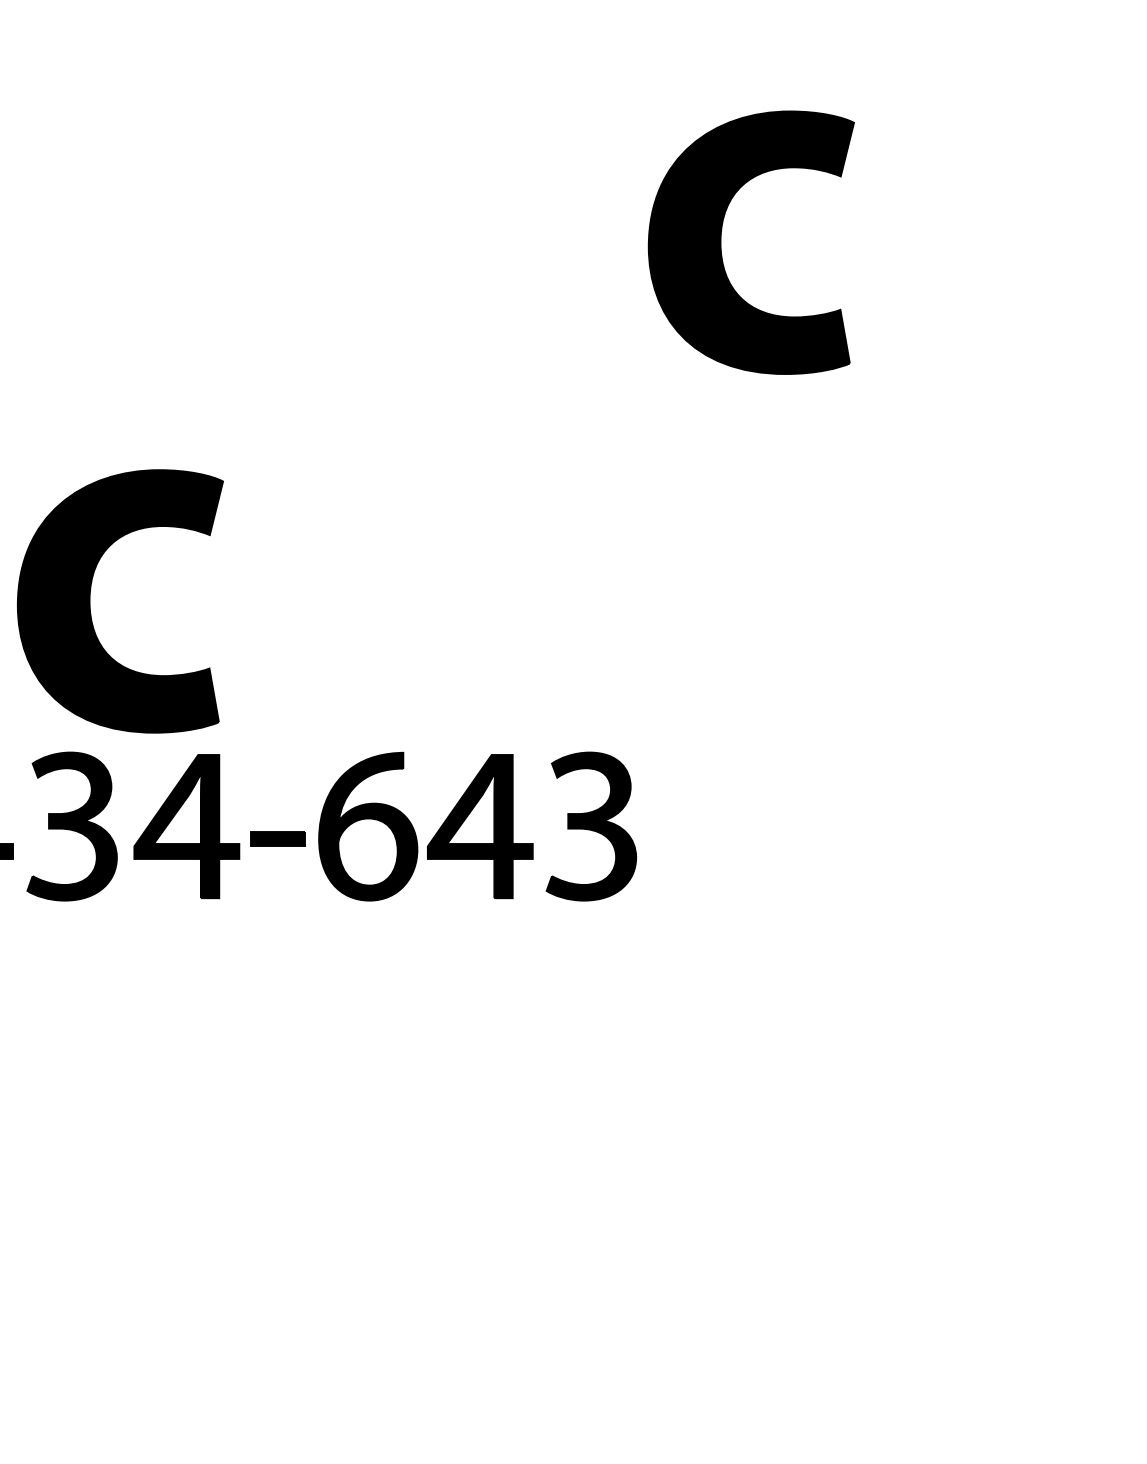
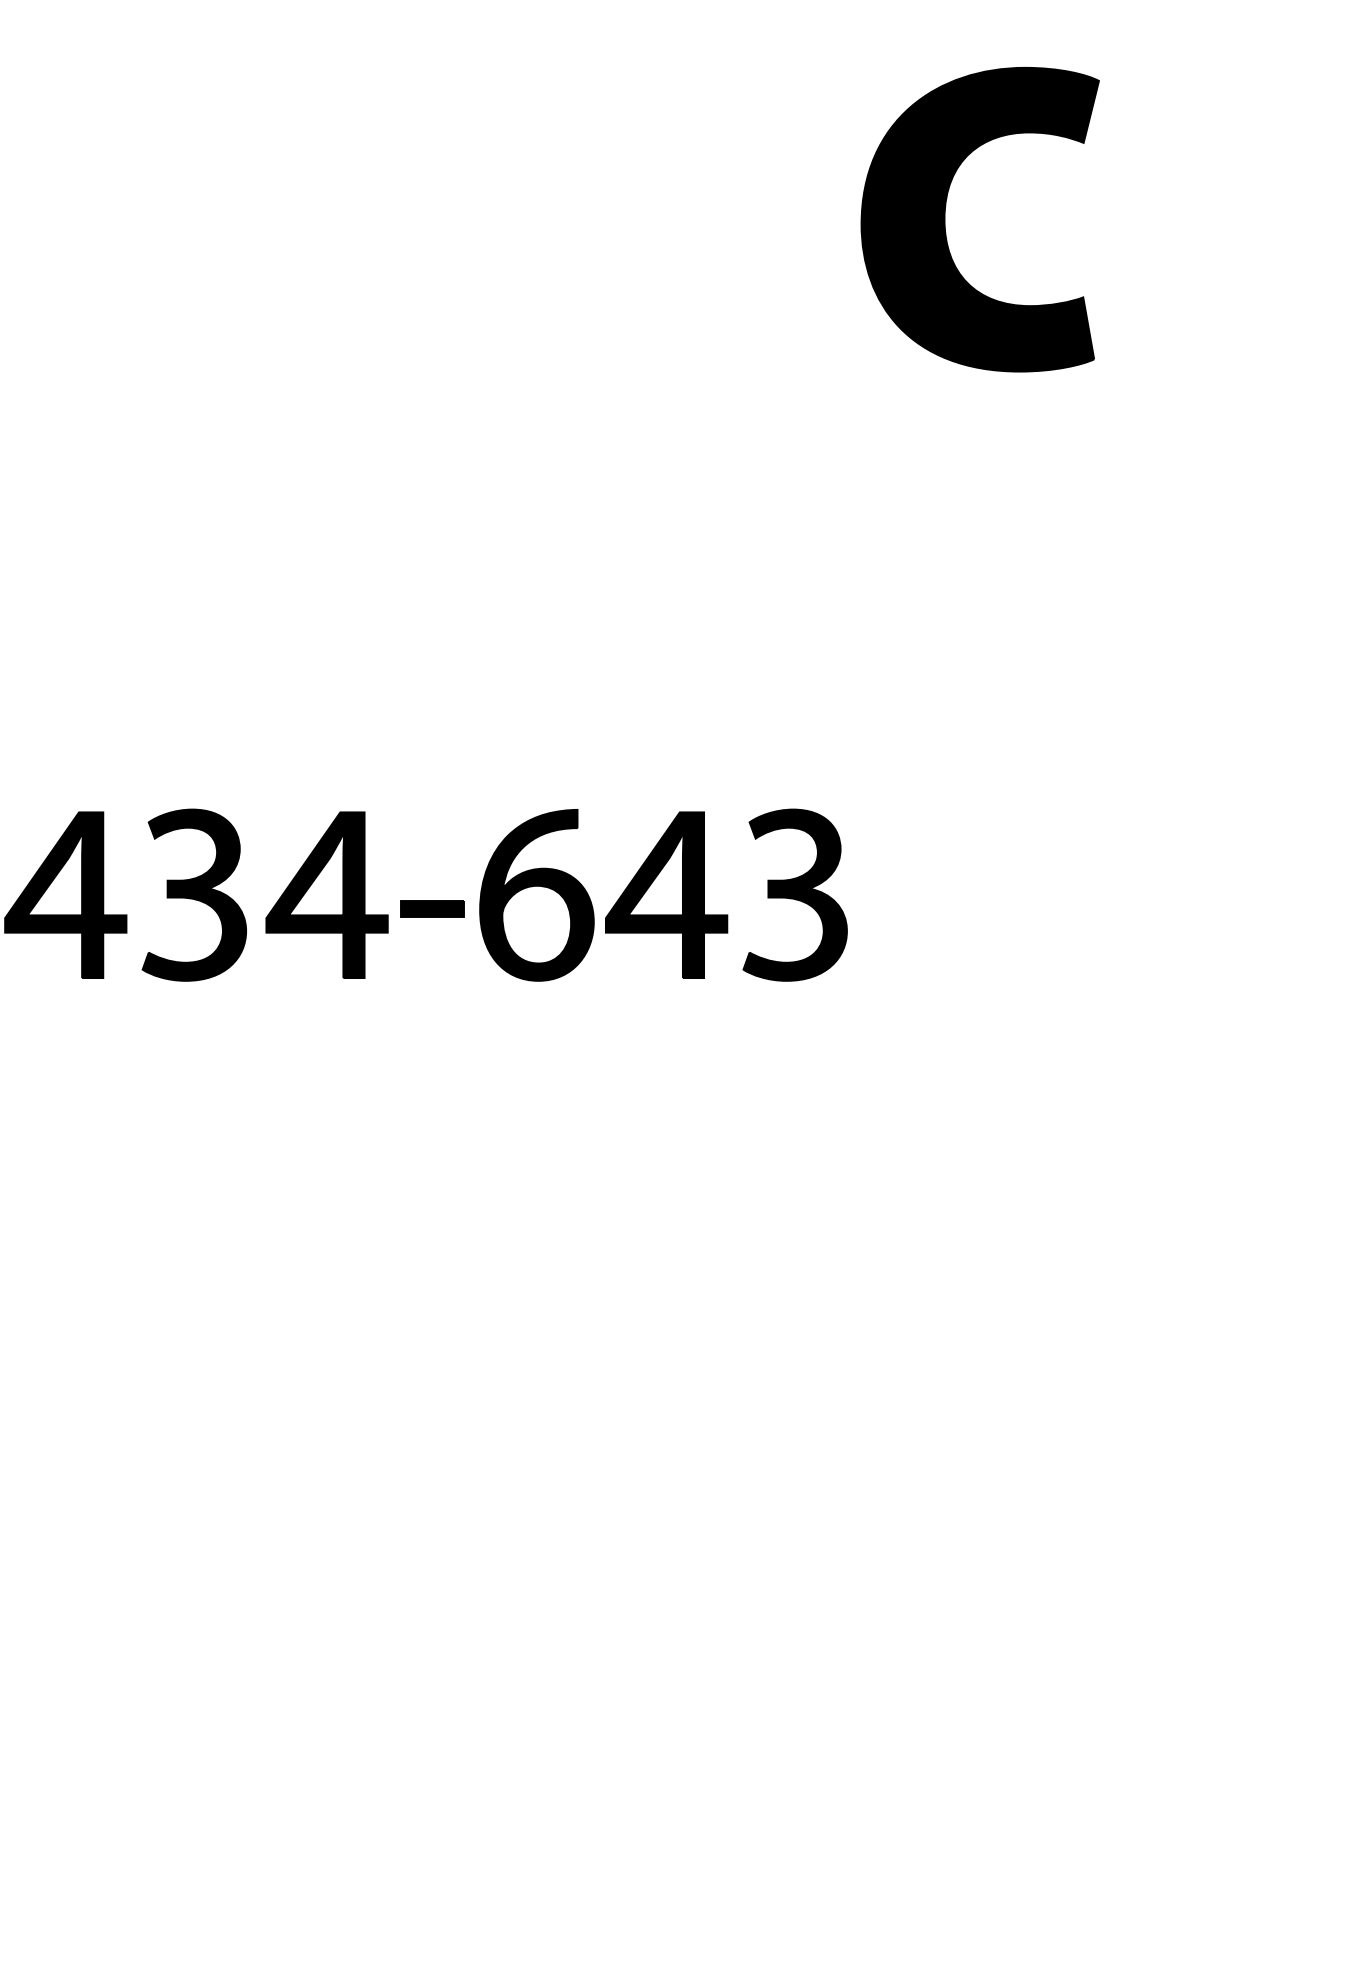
part: (90, 601) -> (215, 634), removed

